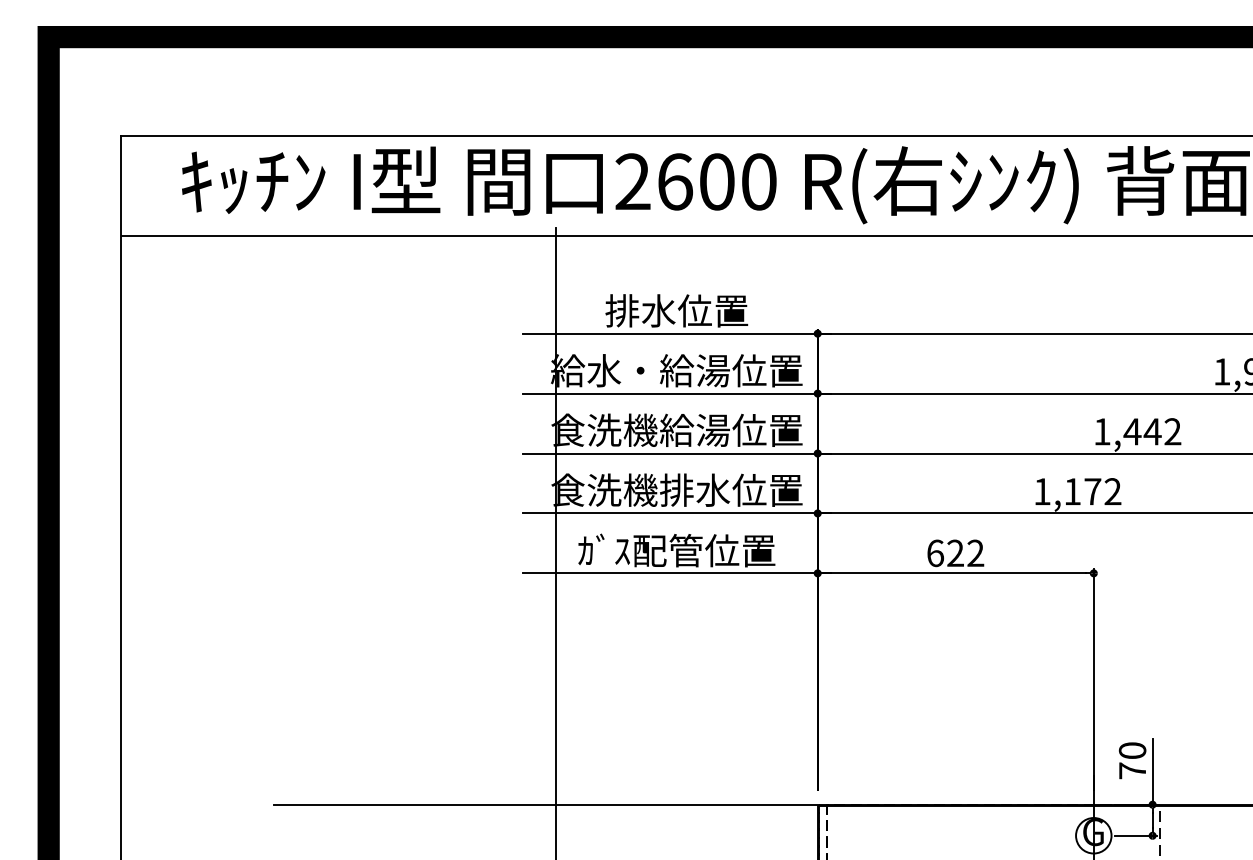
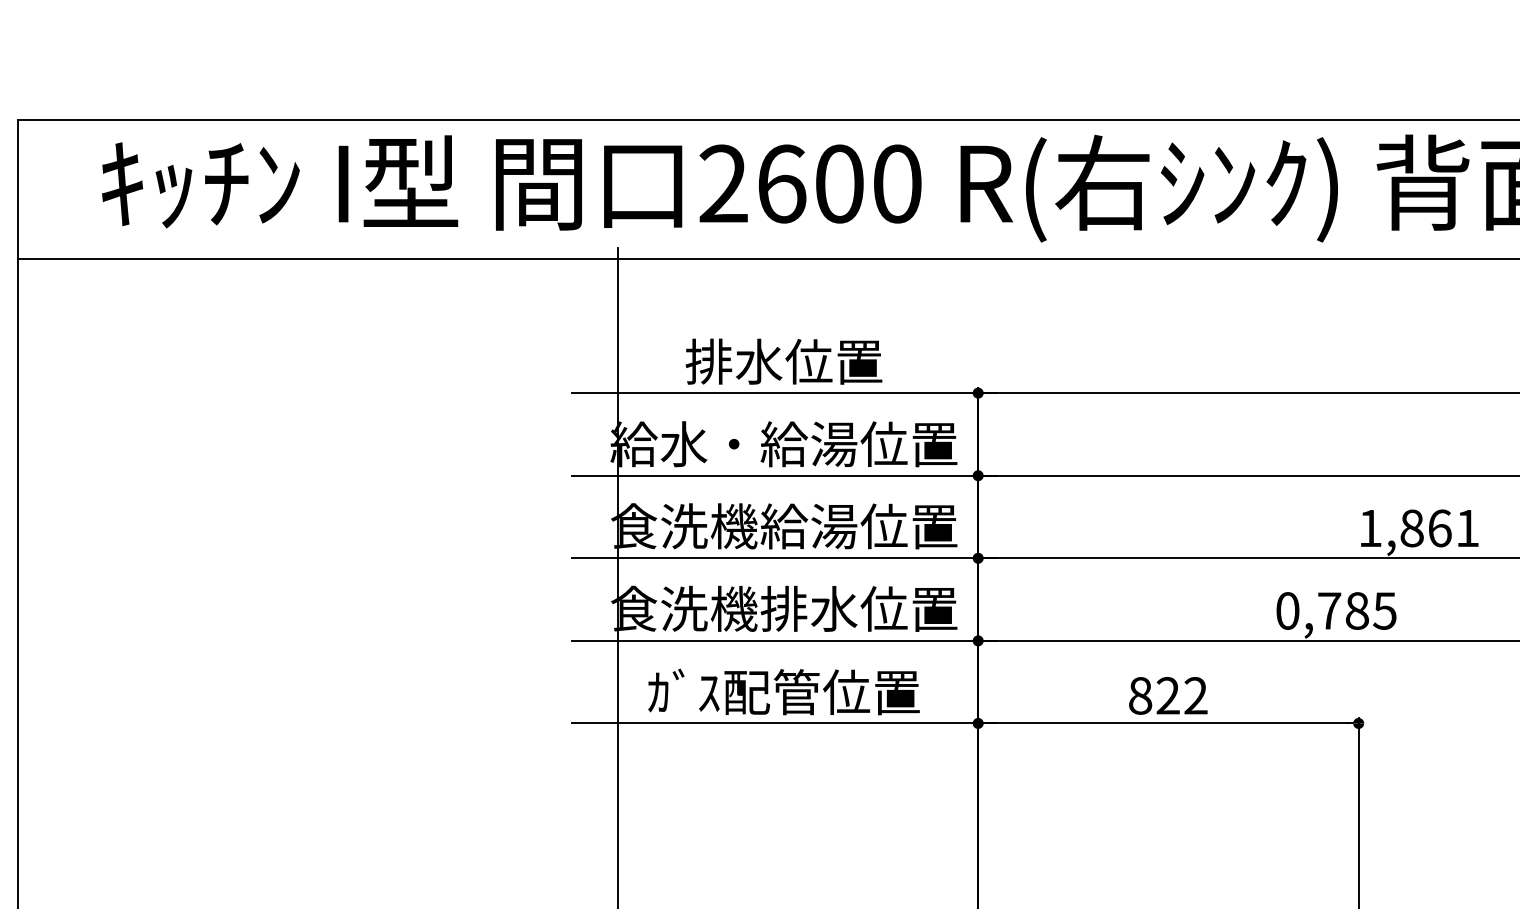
text: (1152, 431) -> (1439, 527), 1,442 -> 1,861
text: (1077, 491) -> (1336, 610), 1,172 -> 0,785
text: (935, 553) -> (1140, 696), 622 -> 822

